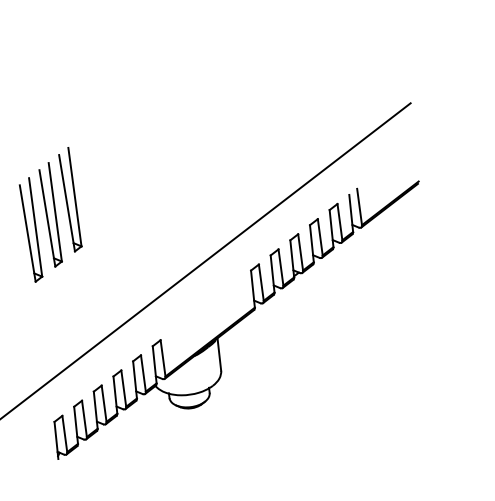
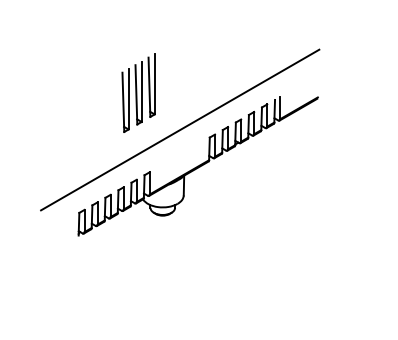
part: (50, 214) -> (138, 92), moved

